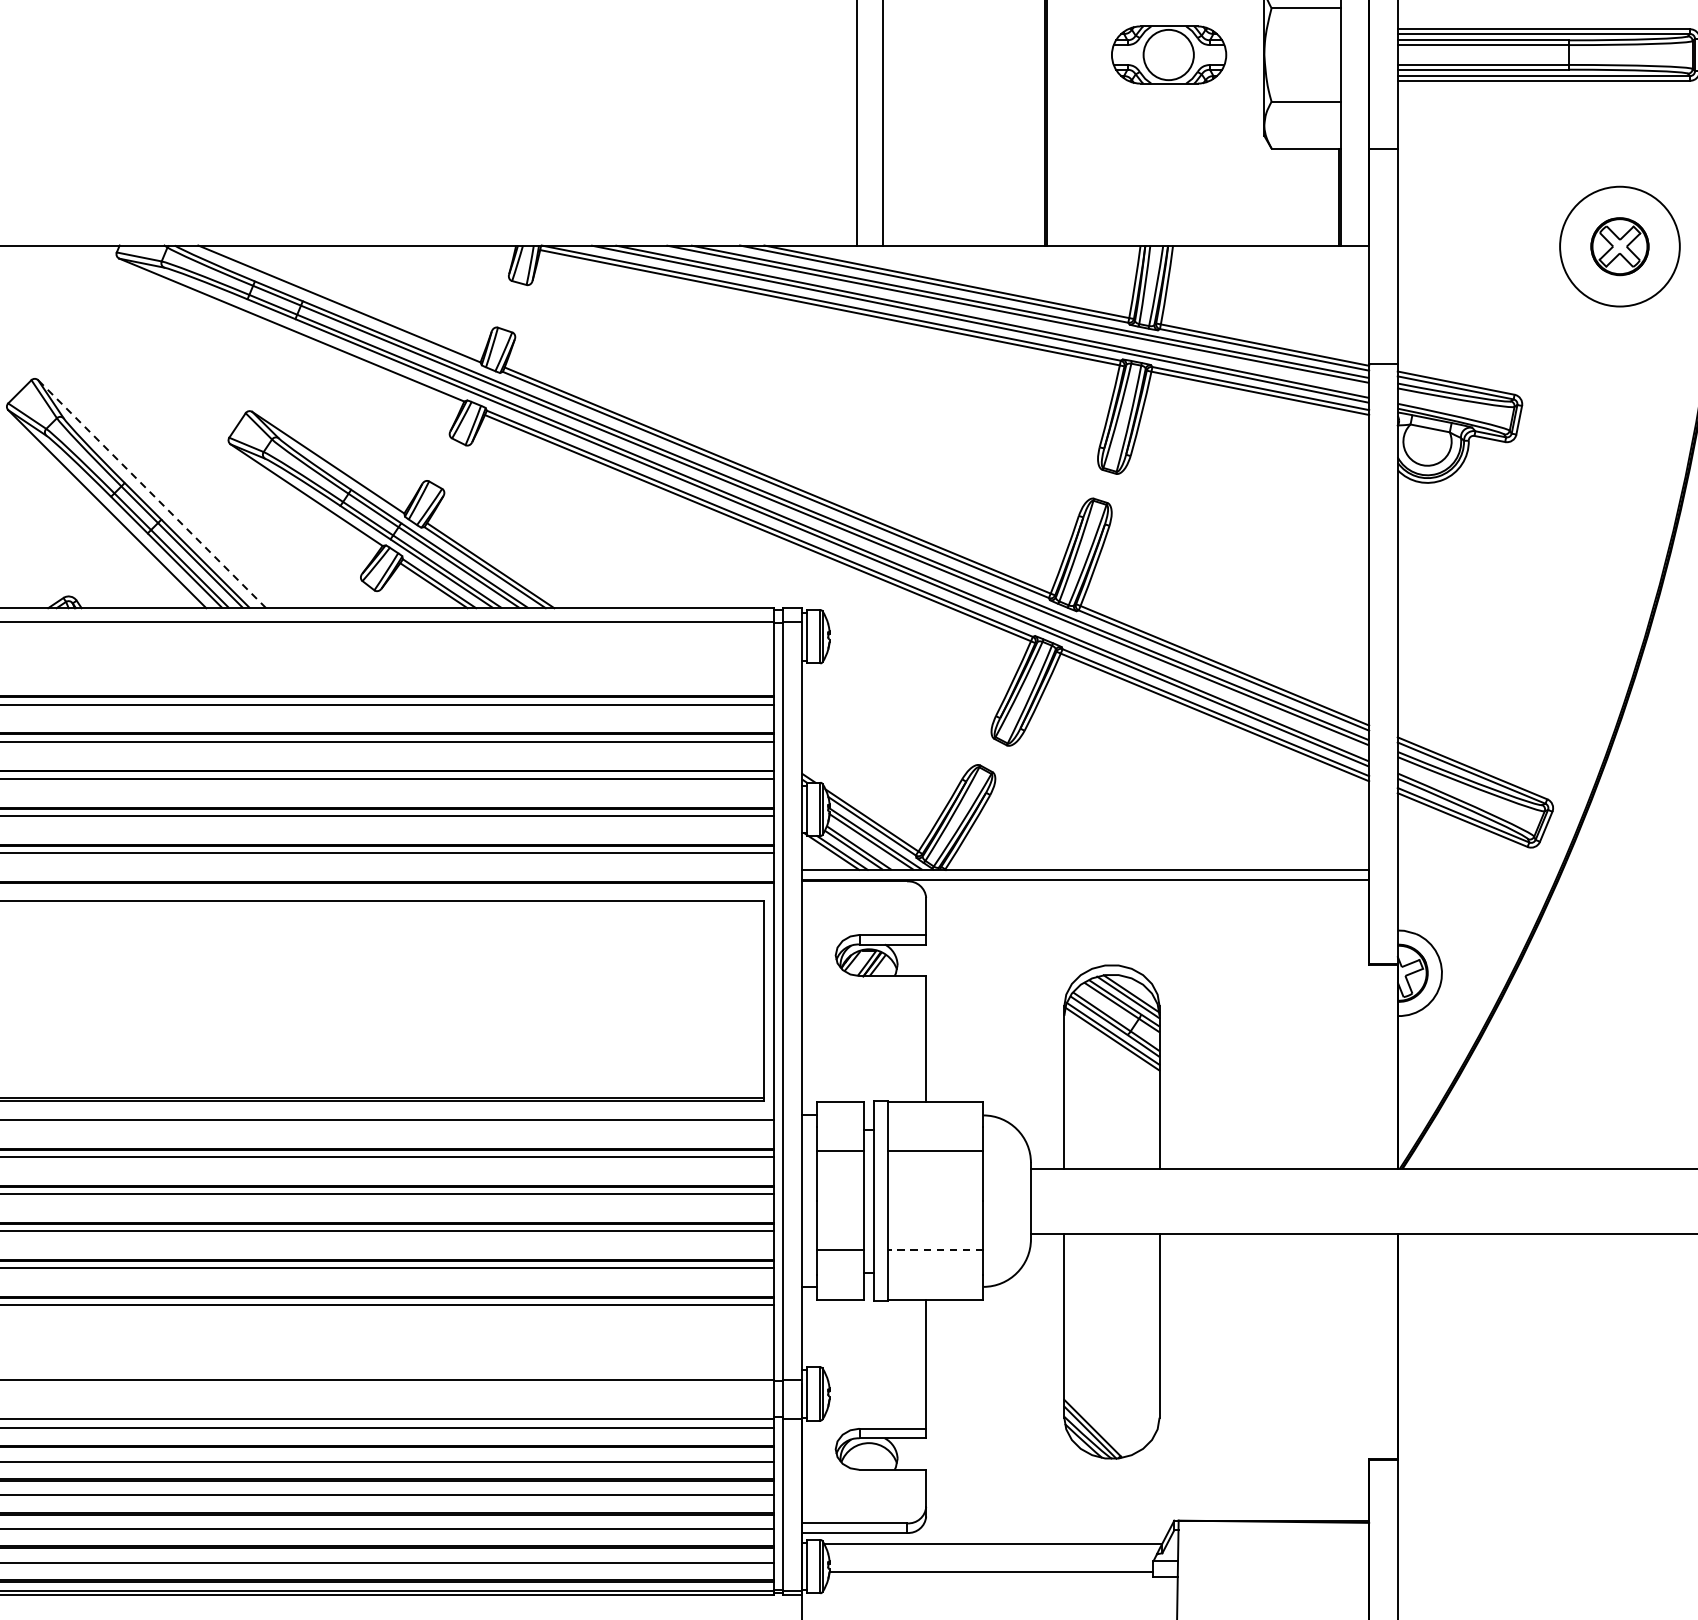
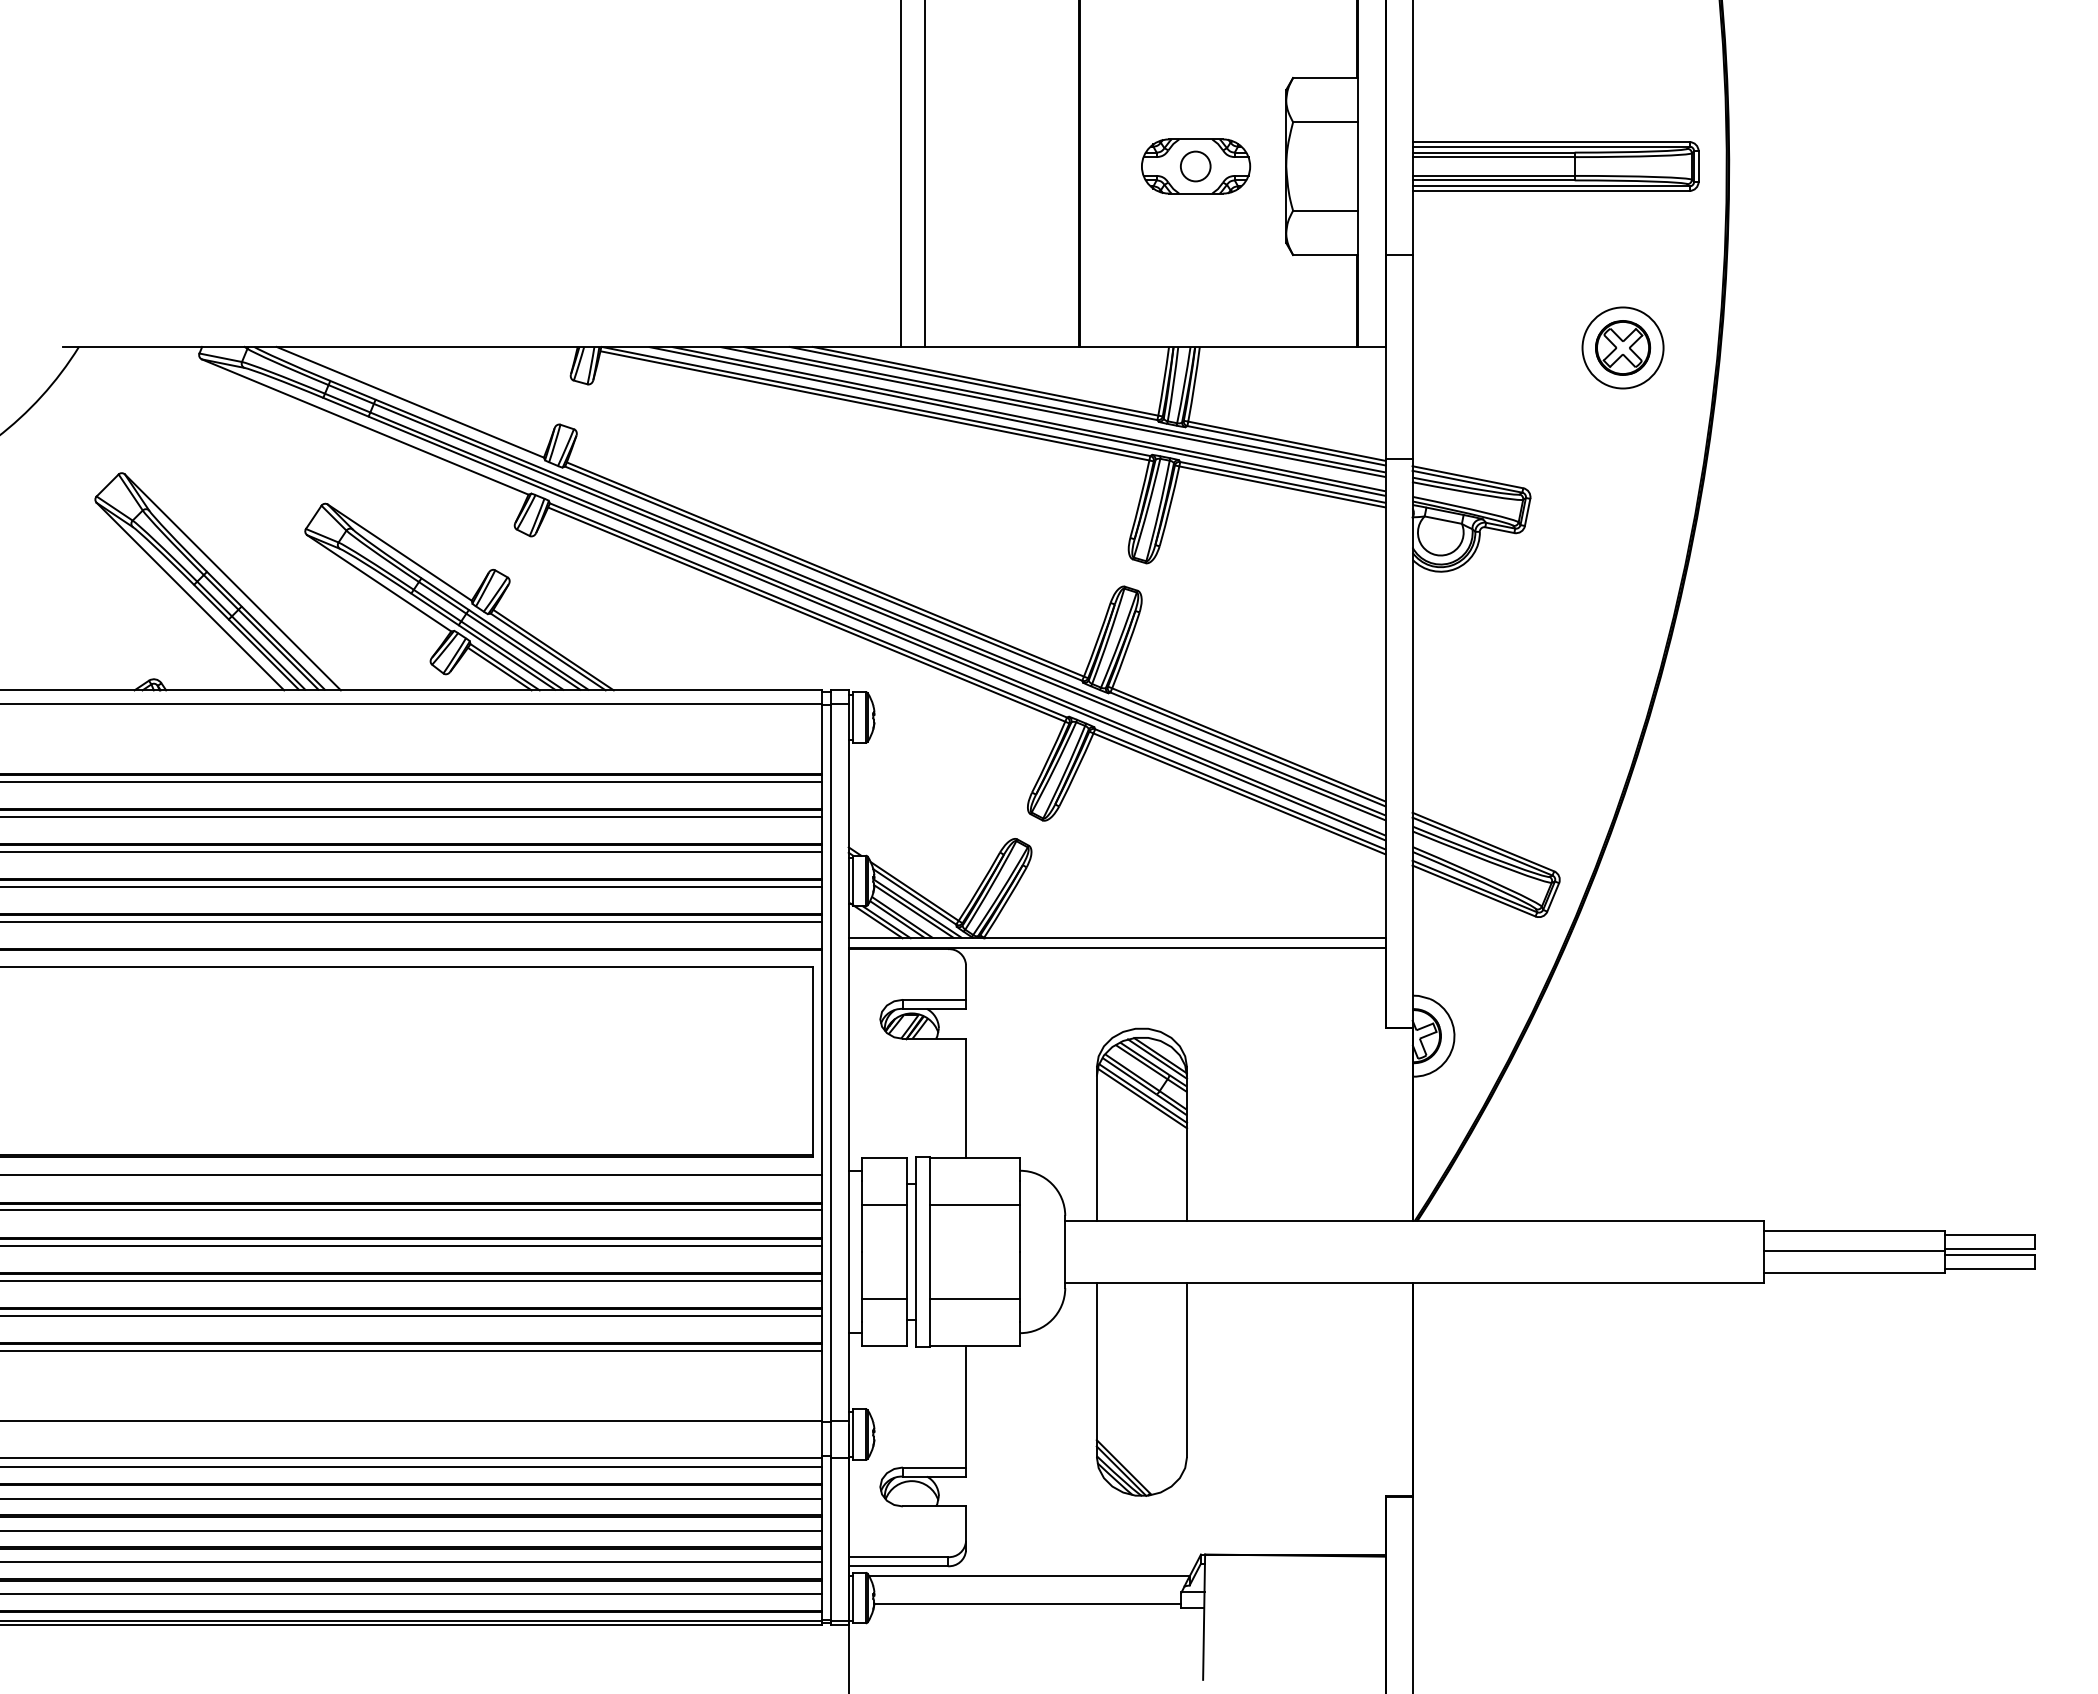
circle: (1168, 55) -> (1195, 166), size x0.62
circle: (1619, 246) -> (1622, 347), size x0.71
line: (151, 494) -> (232, 582), dashed -> solid
line: (935, 1250) -> (974, 1298), dashed -> solid

